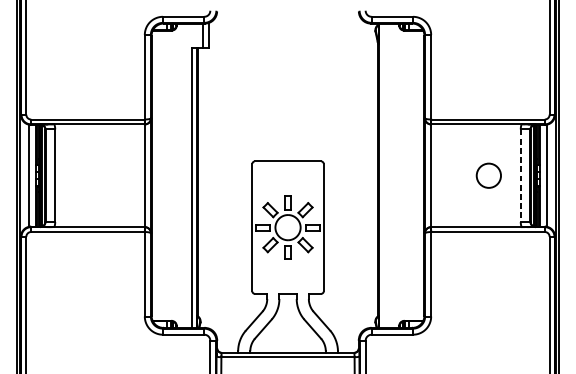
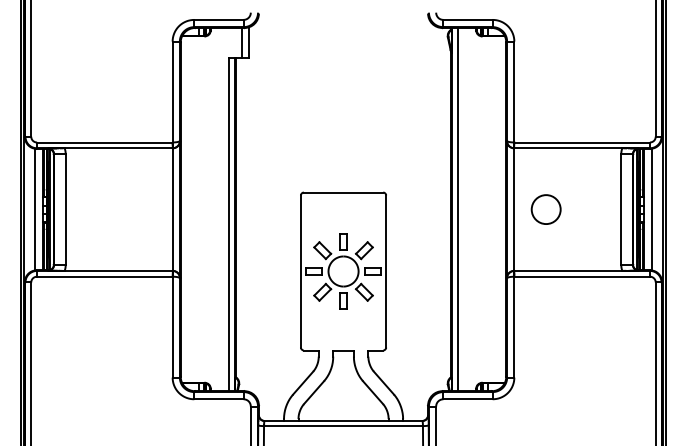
line: (383, 175) -> (457, 209), added
circle: (488, 175) -> (545, 209), moved
line: (520, 176) -> (621, 210), dashed -> solid

